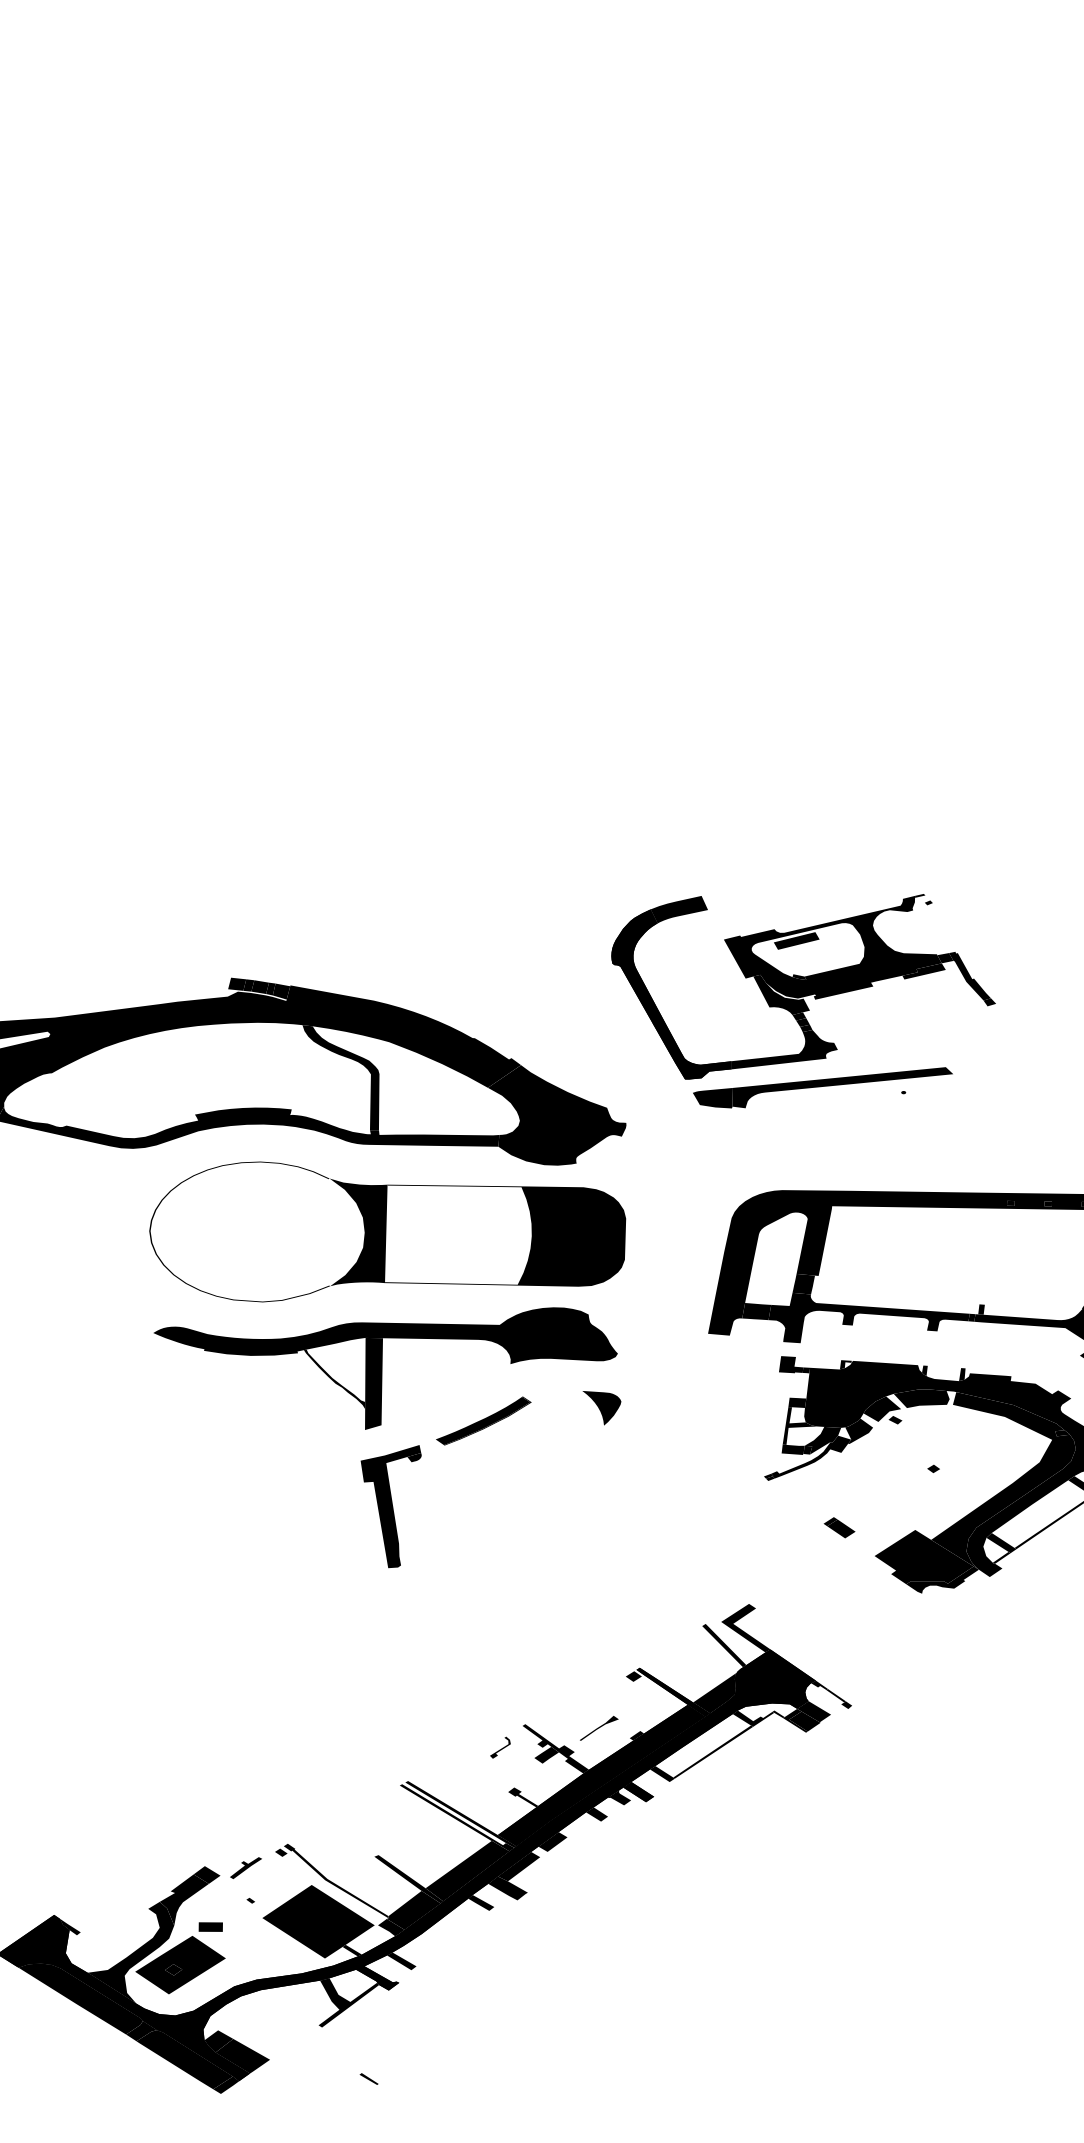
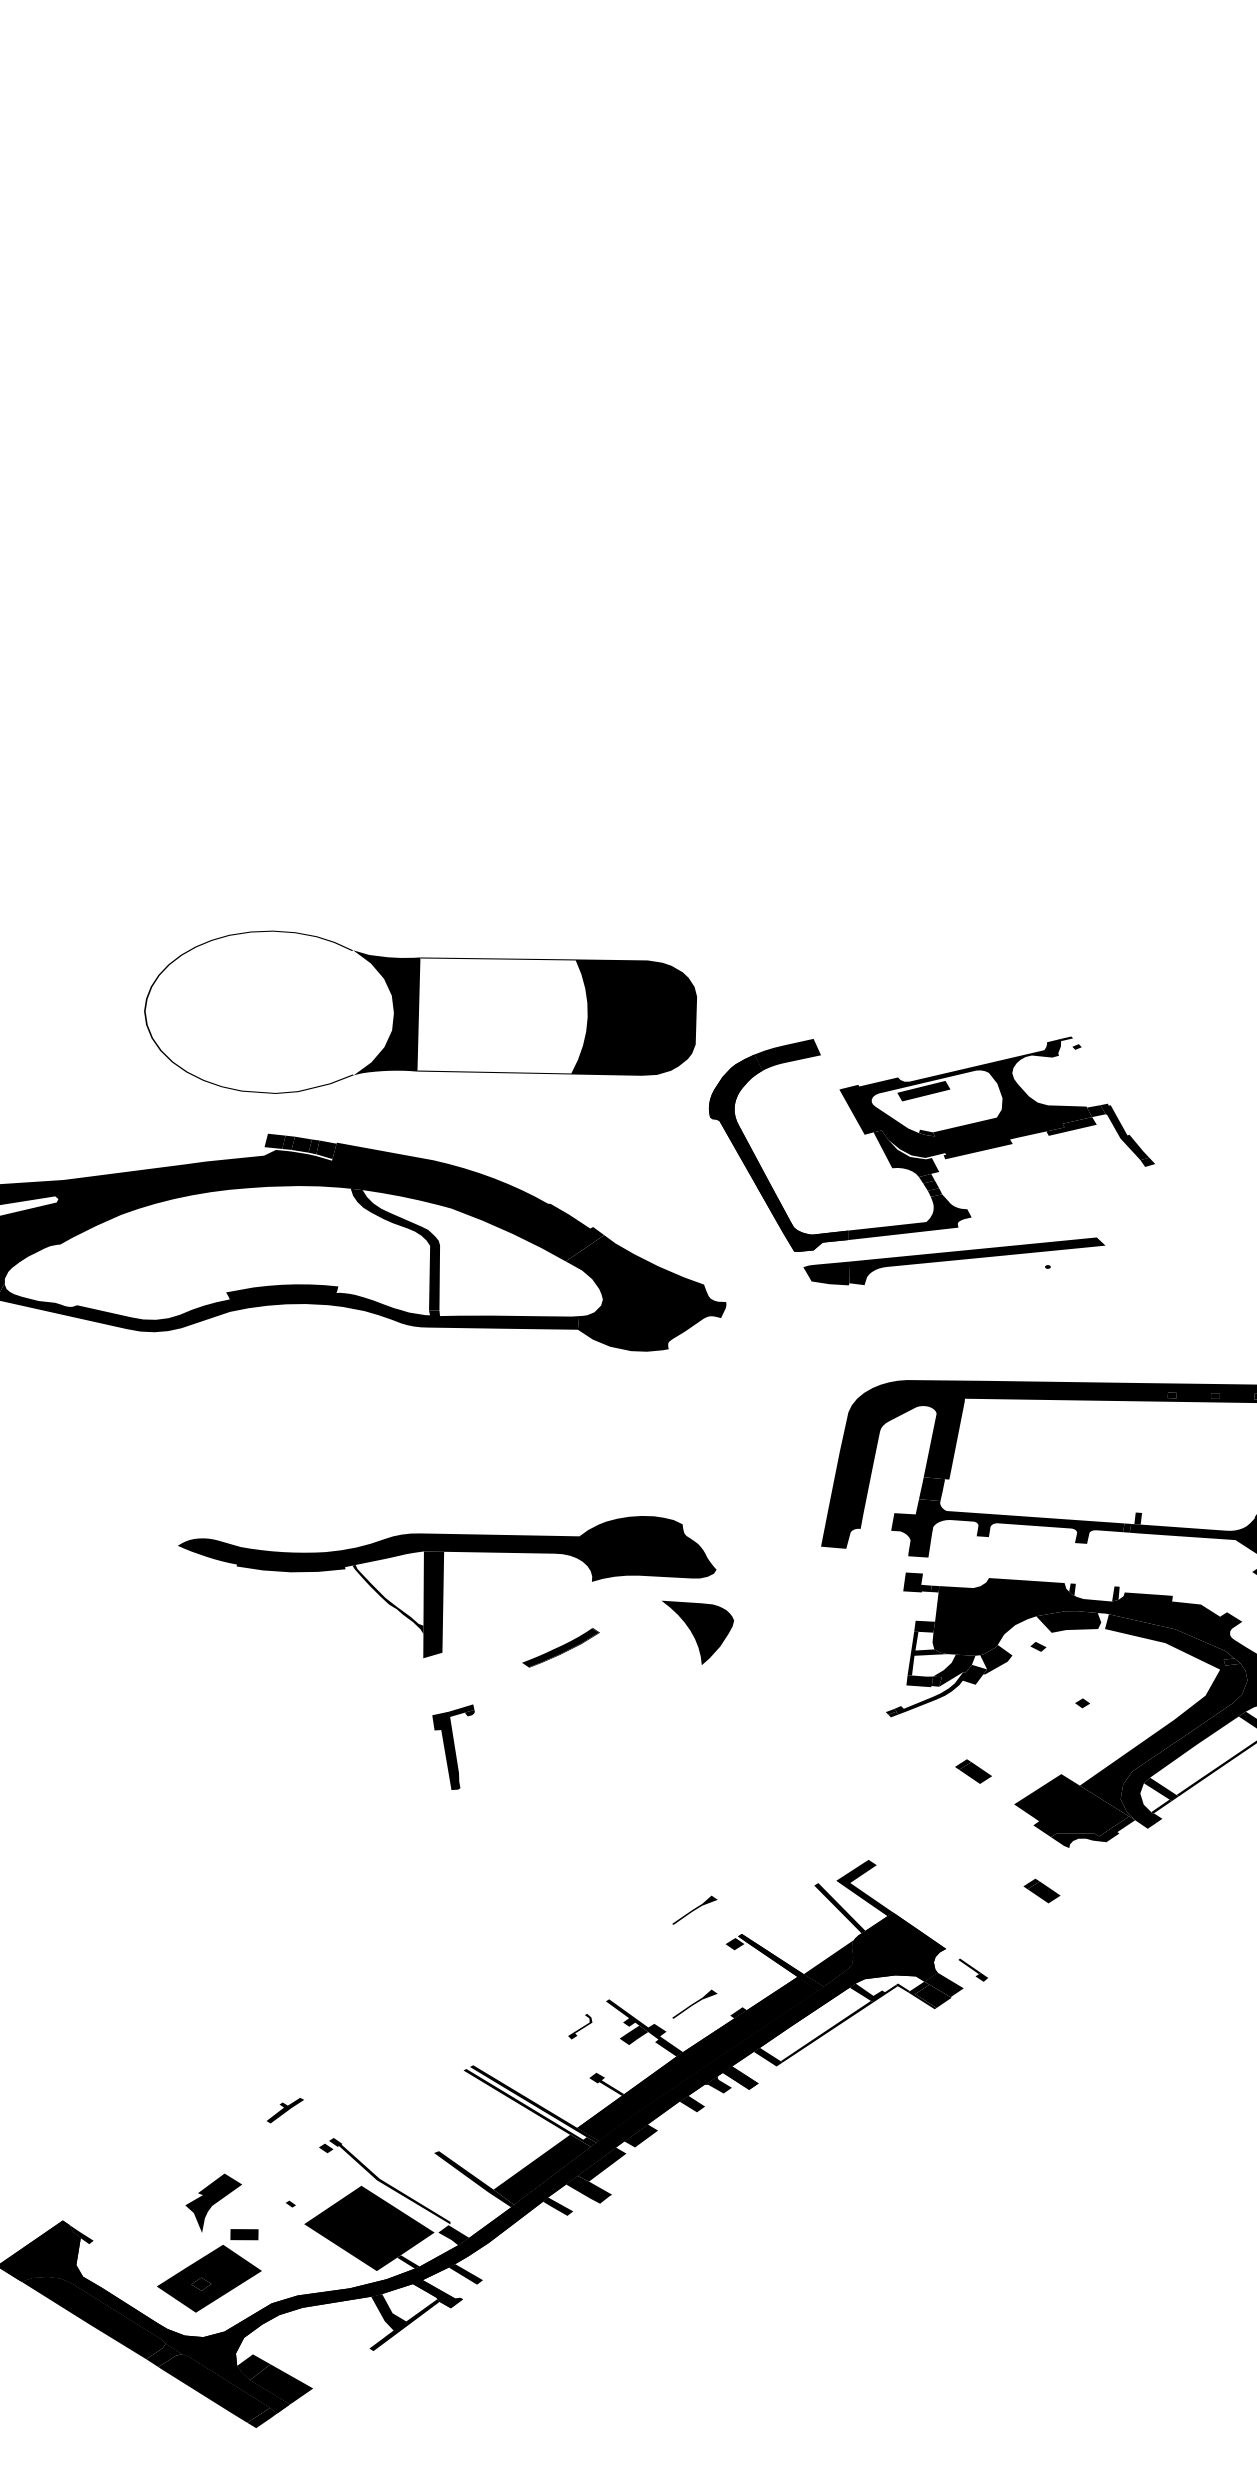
part: (387, 1231) -> (420, 1011), moved
fill: (756, 1311) -> (877, 1520), removed
fill: (845, 1364) -> (980, 1582), removed
part: (601, 1408) -> (697, 1633), size x1.6
fill: (882, 1408) -> (1023, 1633), removed
part: (483, 1420) -> (560, 1647), size x0.7
part: (390, 1506) -> (452, 1746), size x0.6
part: (898, 1630) -> (1041, 1890), added
part: (599, 1647) -> (695, 1910), added
fill: (819, 1685) -> (950, 1954), removed
part: (245, 1867) -> (284, 2109), moved
fill: (206, 1874) -> (239, 2173), removed
fill: (413, 1909) -> (479, 2214), removed
fill: (130, 1952) -> (151, 2264), removed
fill: (368, 2079) -> (427, 2411), removed

